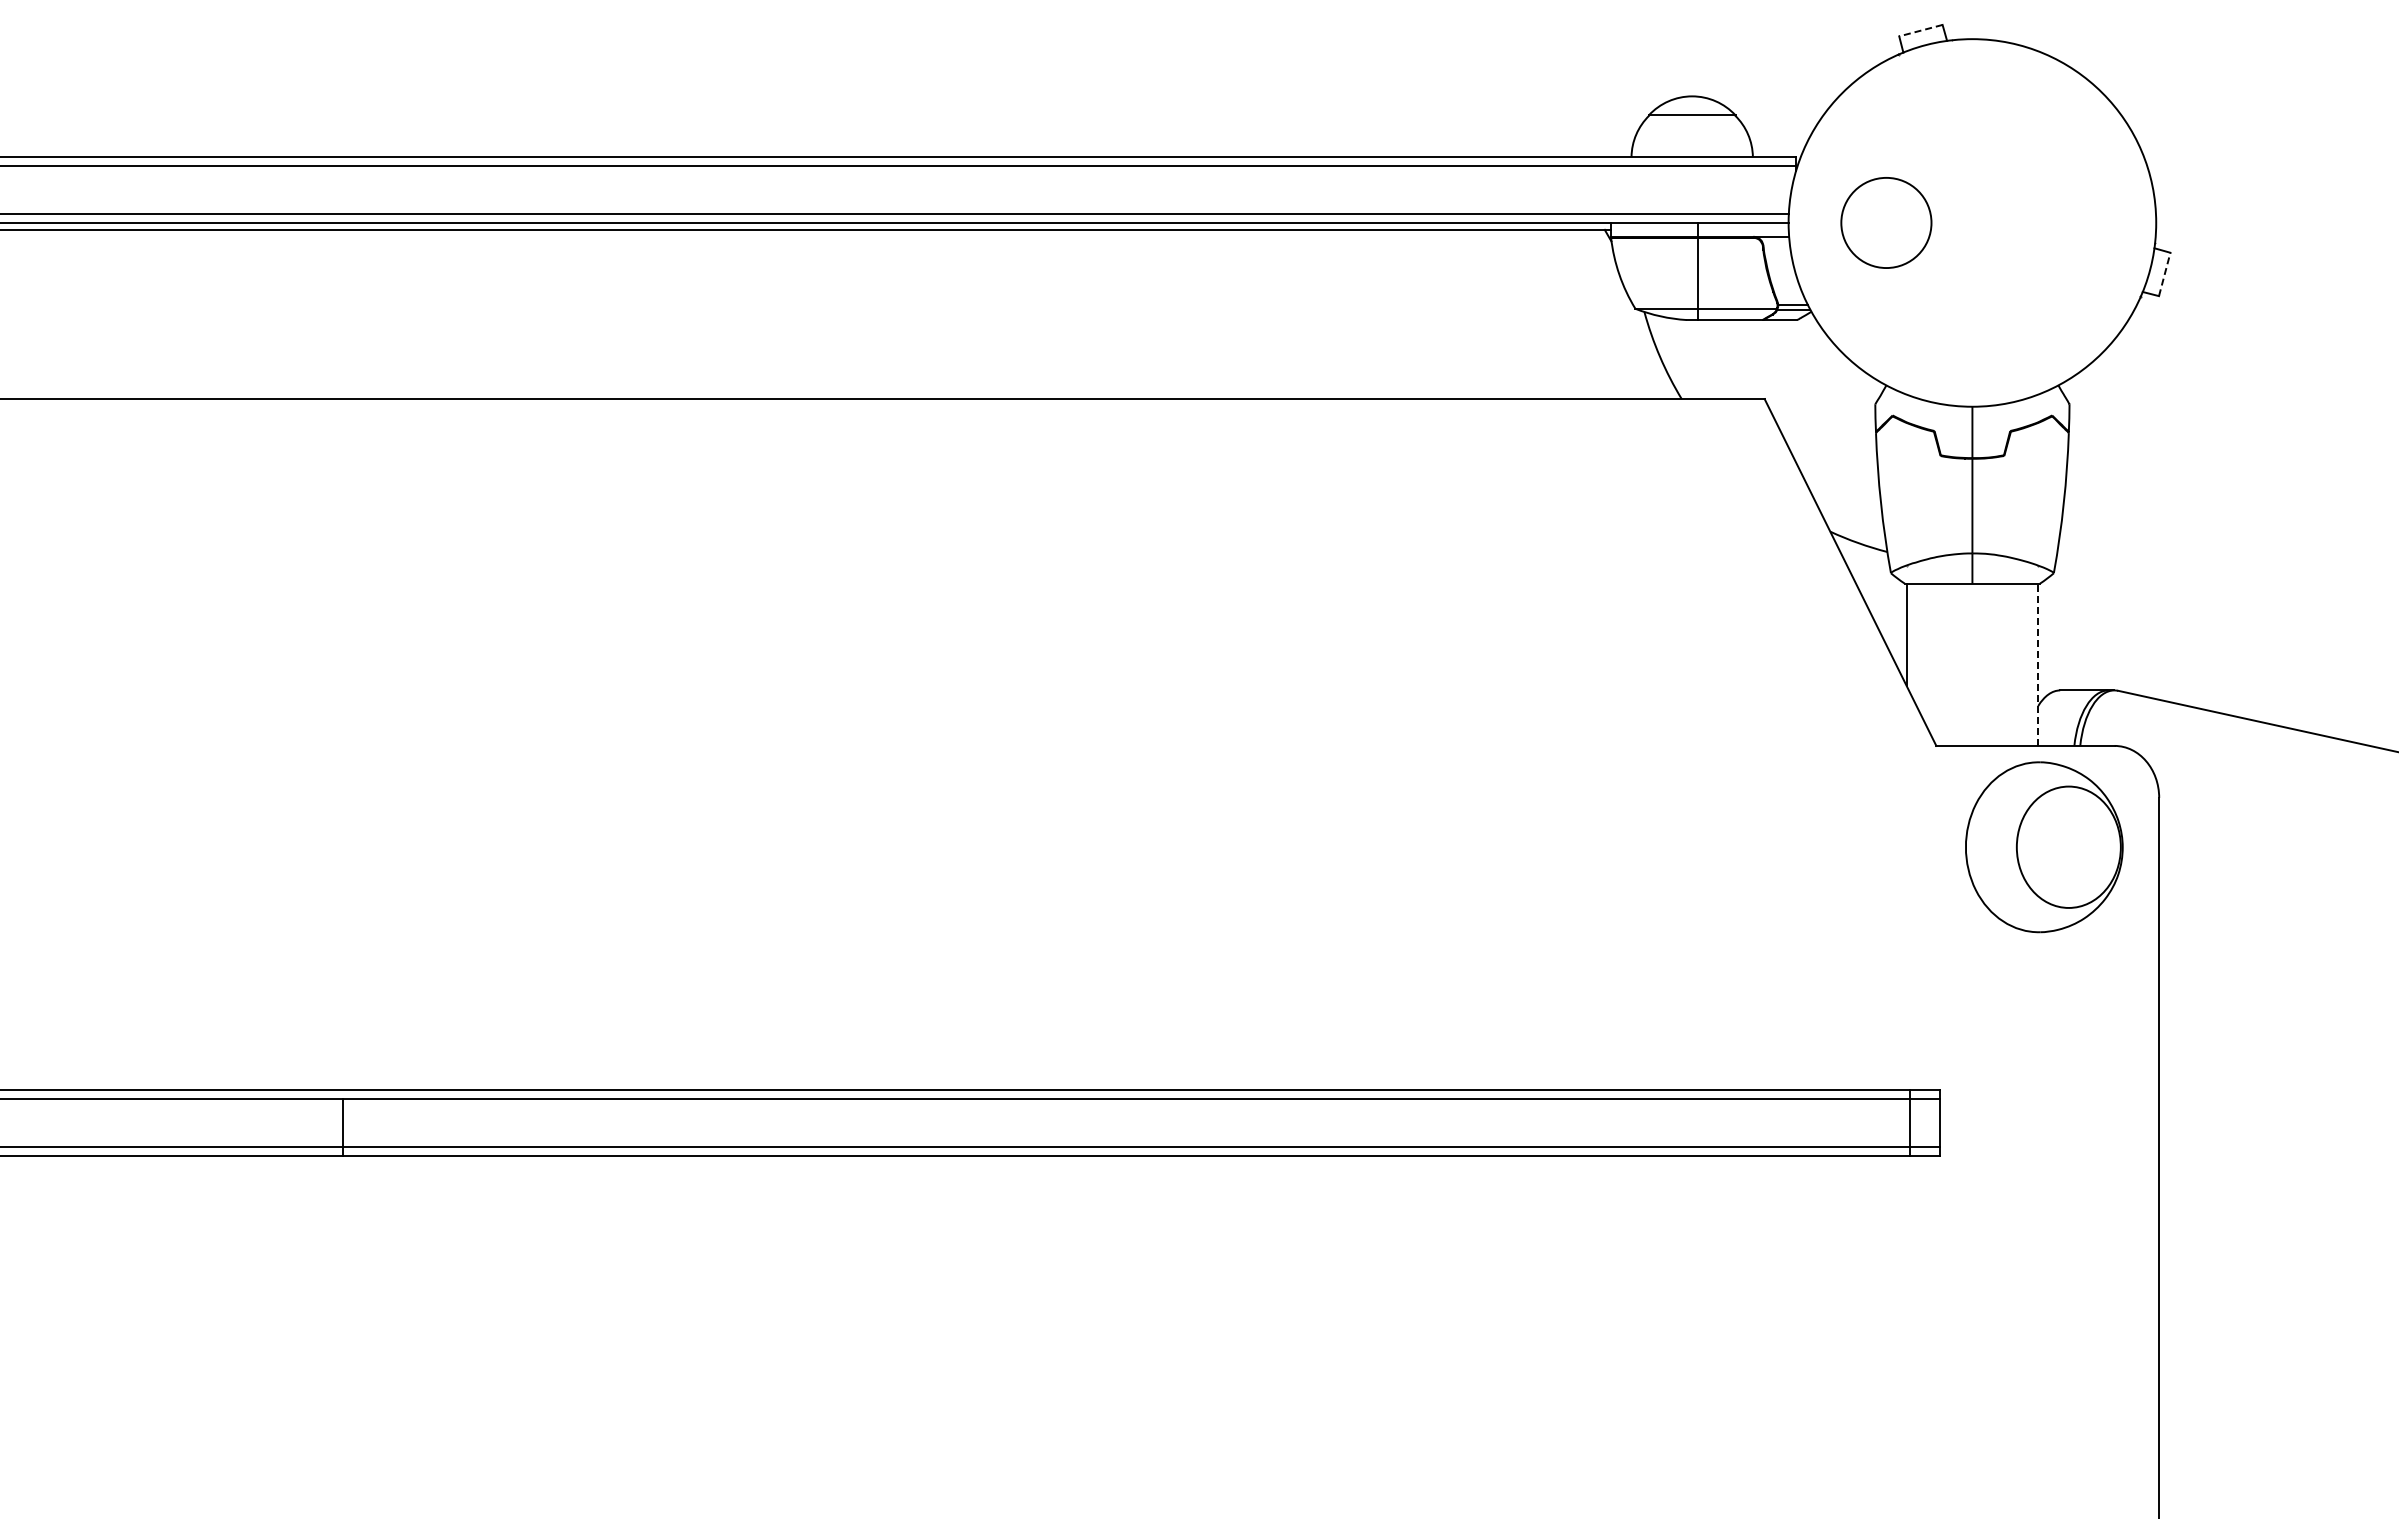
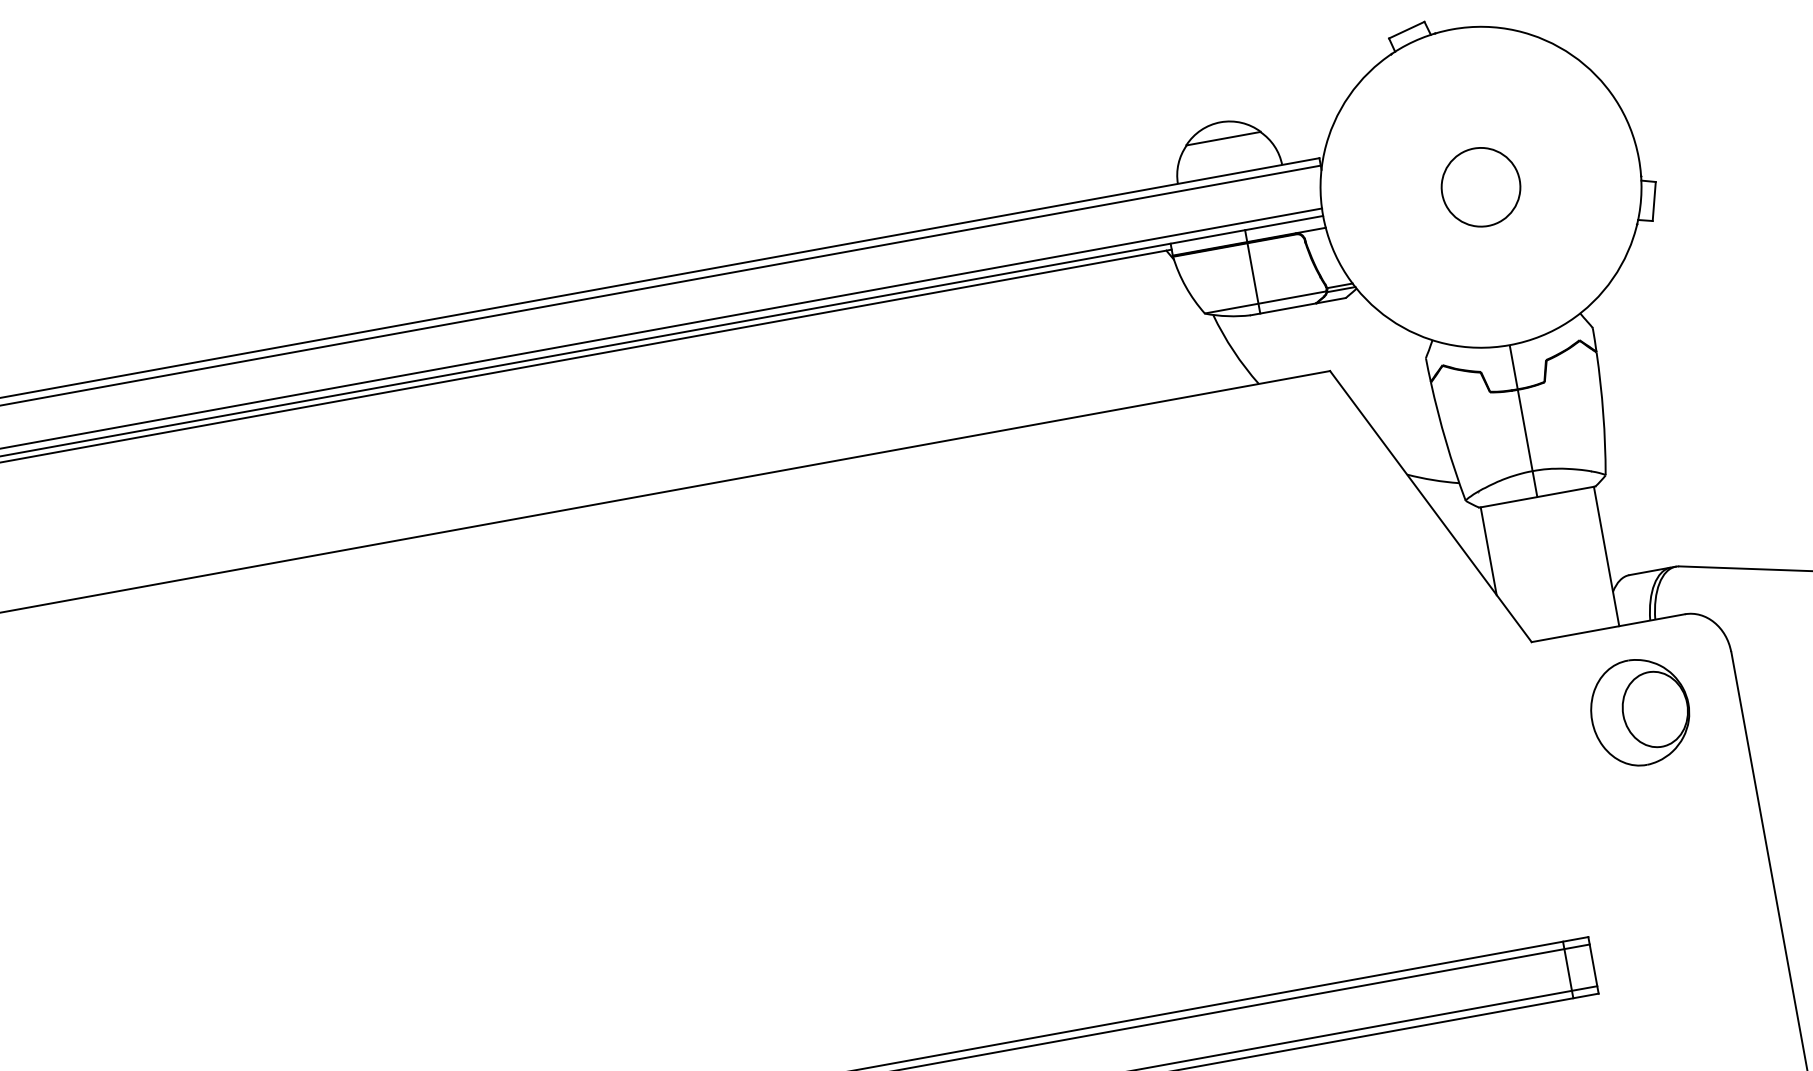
line: (1920, 30) -> (1406, 30), dashed -> solid
circle: (1886, 222) -> (1481, 186), moved
line: (2164, 273) -> (1653, 200), dashed -> solid
line: (2038, 664) -> (1606, 556), dashed -> solid
part: (2044, 846) -> (1640, 711), size x0.71

